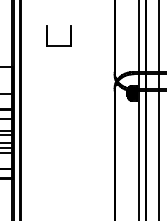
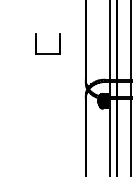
part: (58, 45) -> (47, 53), moved

